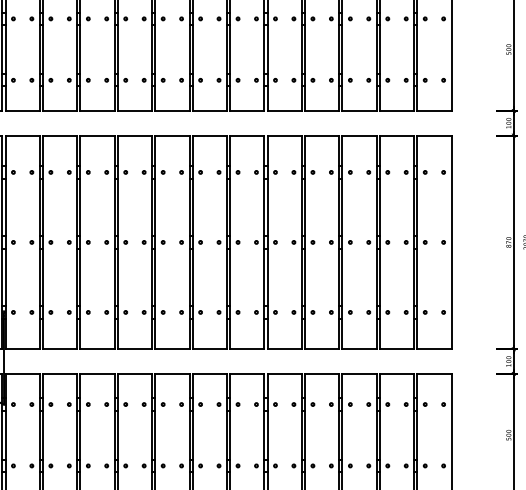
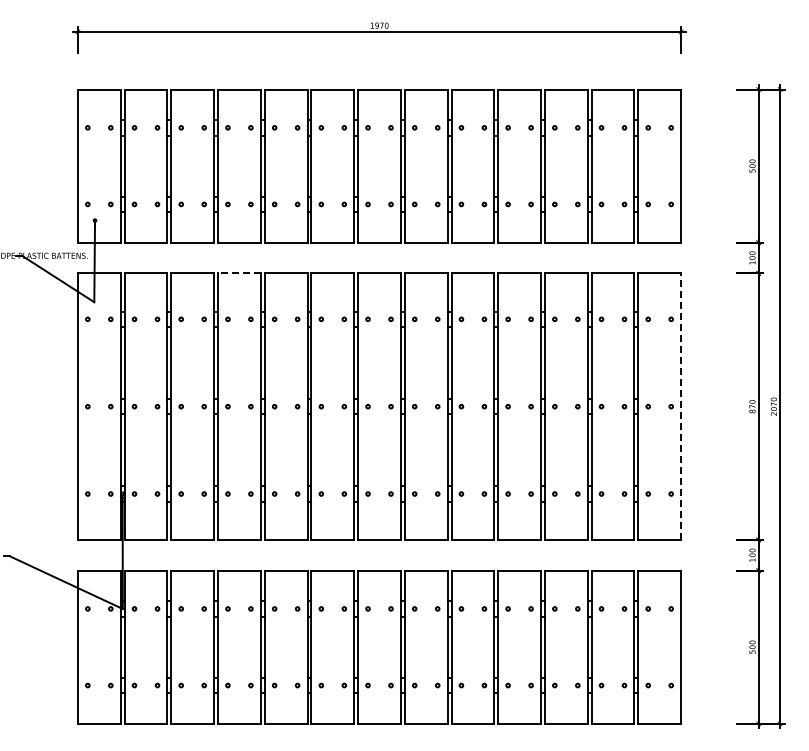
line: (96, 135) -> (238, 273), solid -> dashed
line: (451, 242) -> (681, 406), solid -> dashed

